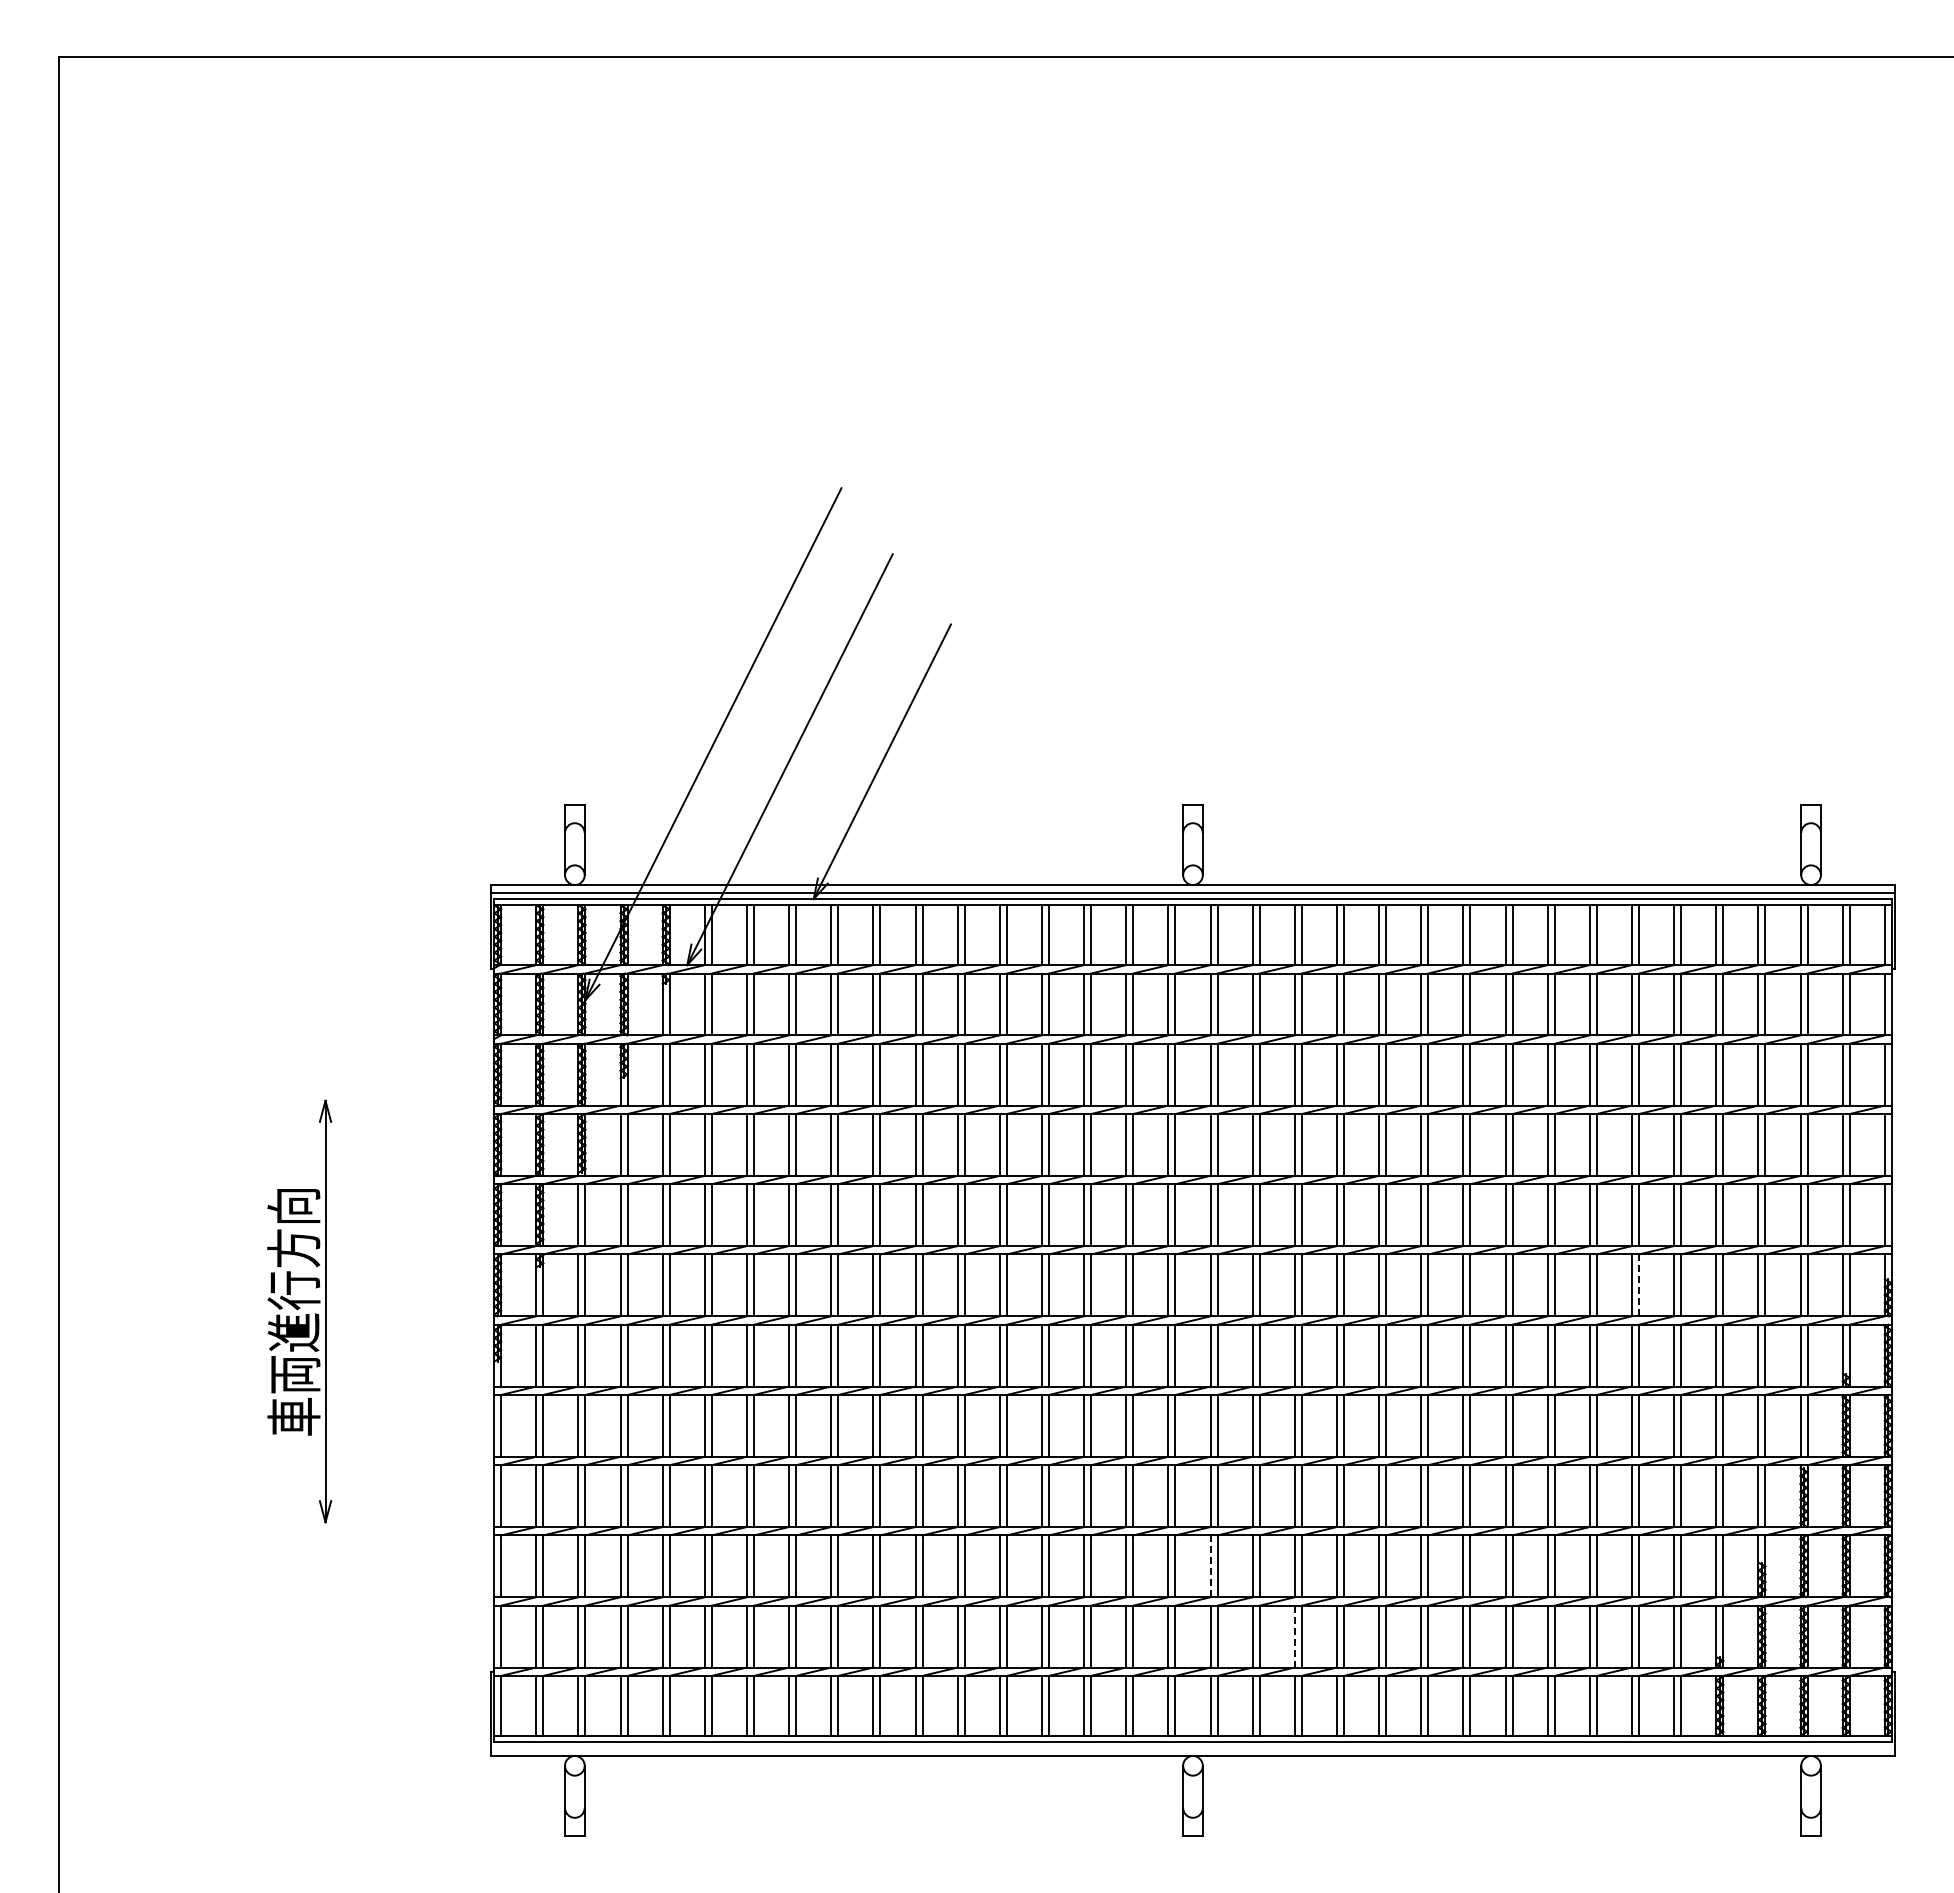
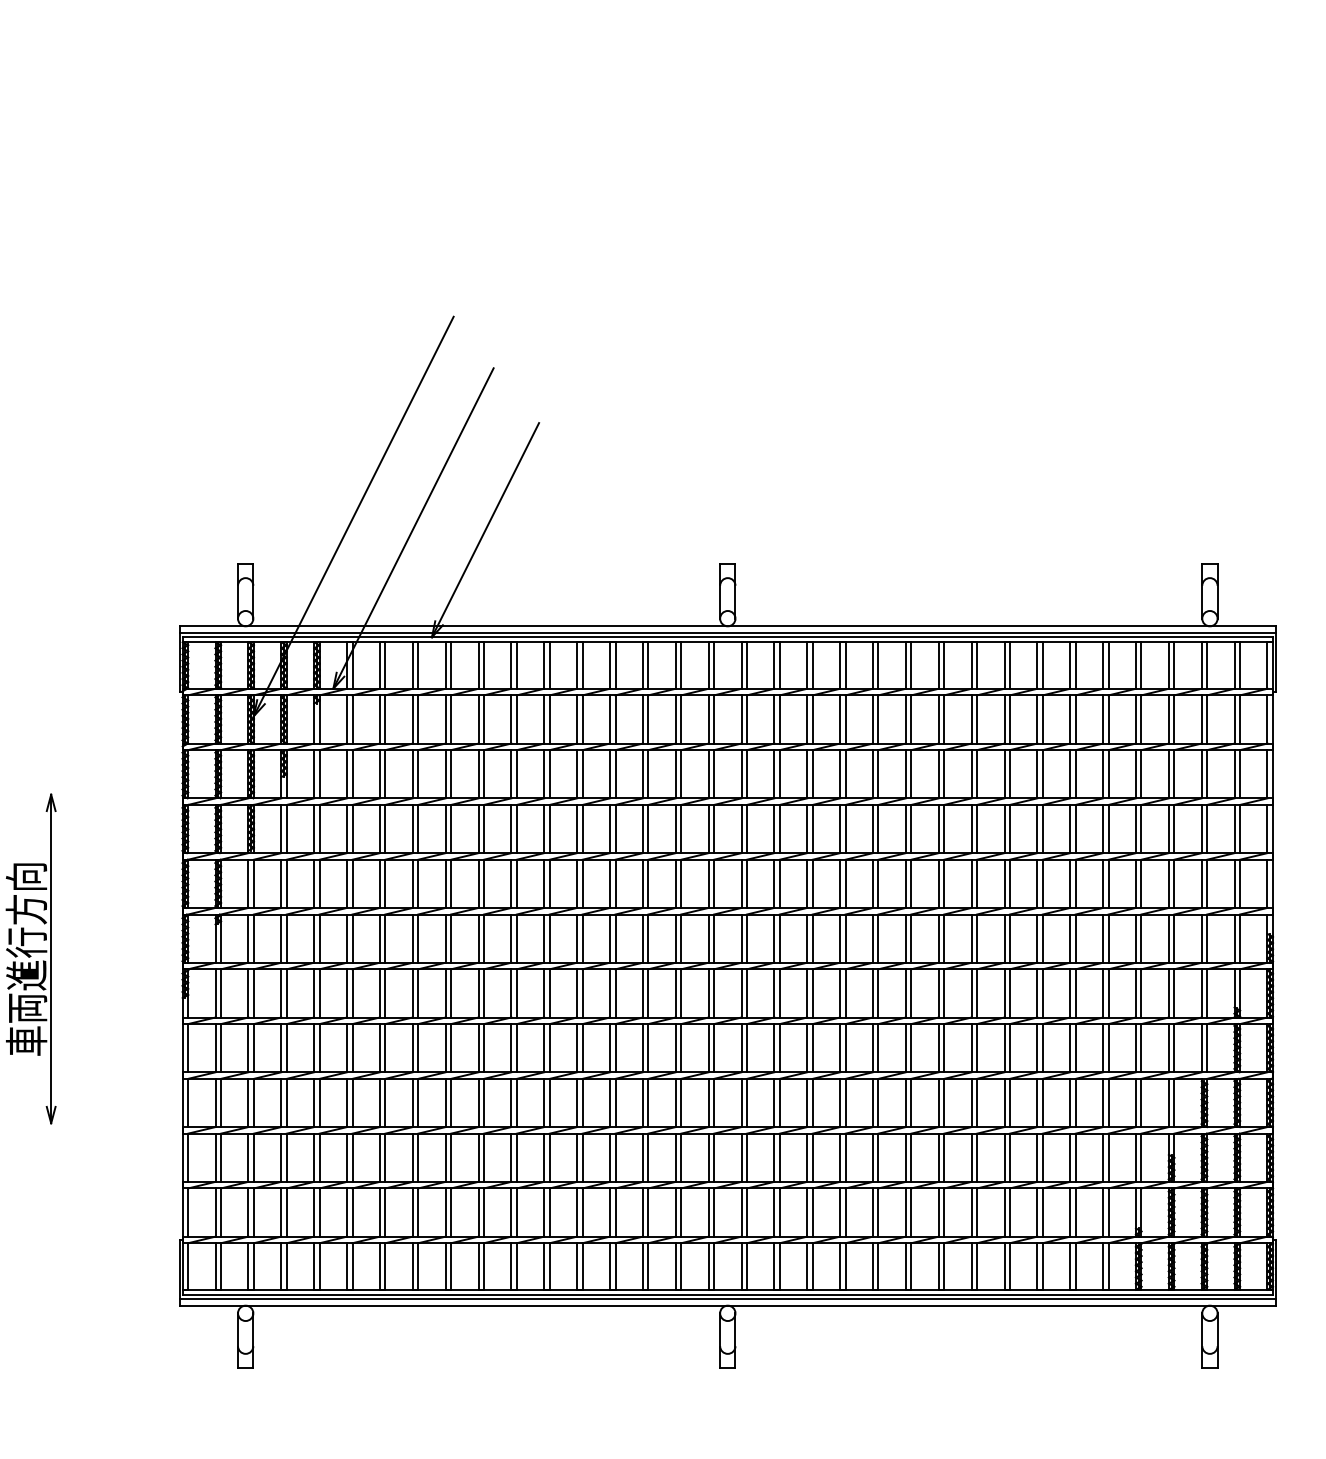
line: (1639, 1285) -> (1076, 938), dashed -> solid
line: (1210, 1566) -> (741, 1157), dashed -> solid
line: (1294, 1636) -> (807, 1212), dashed -> solid
line: (1192, 1747) -> (727, 1299), added

